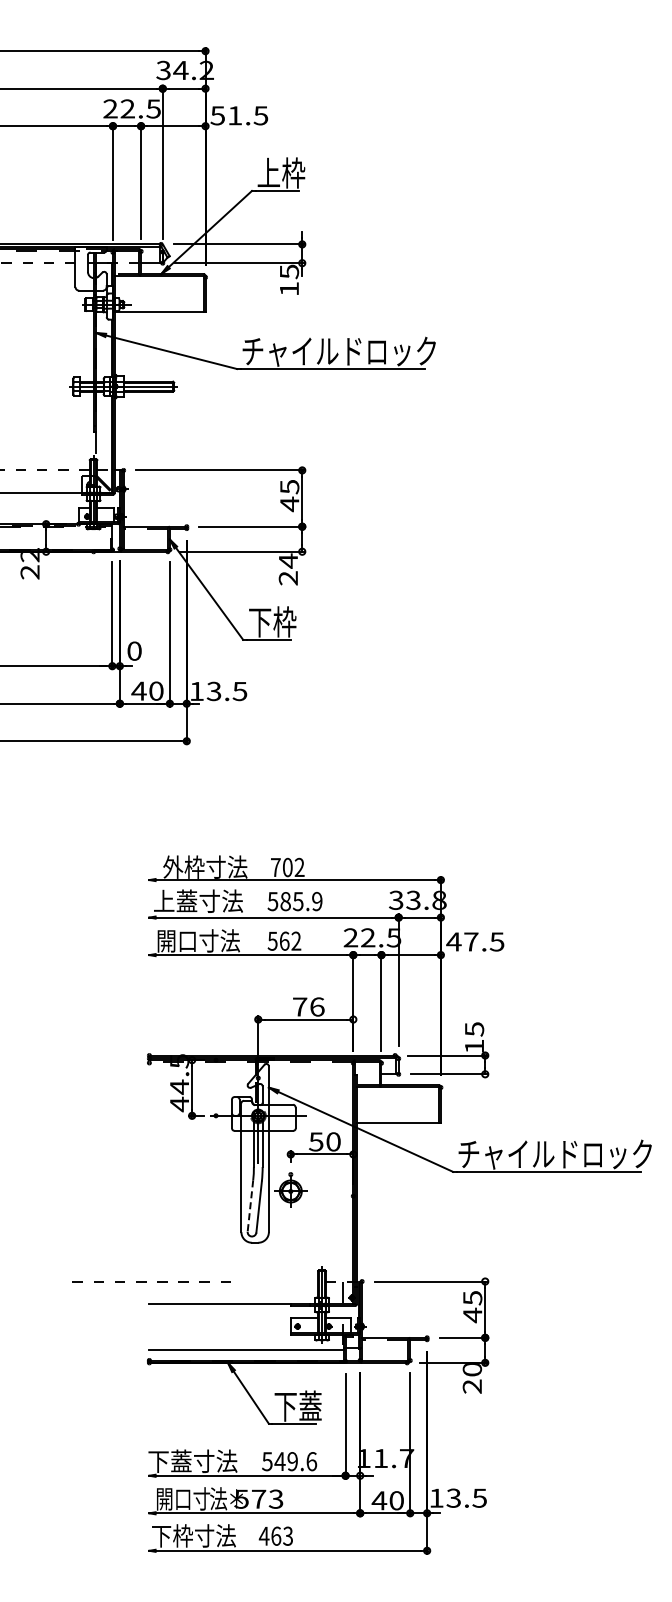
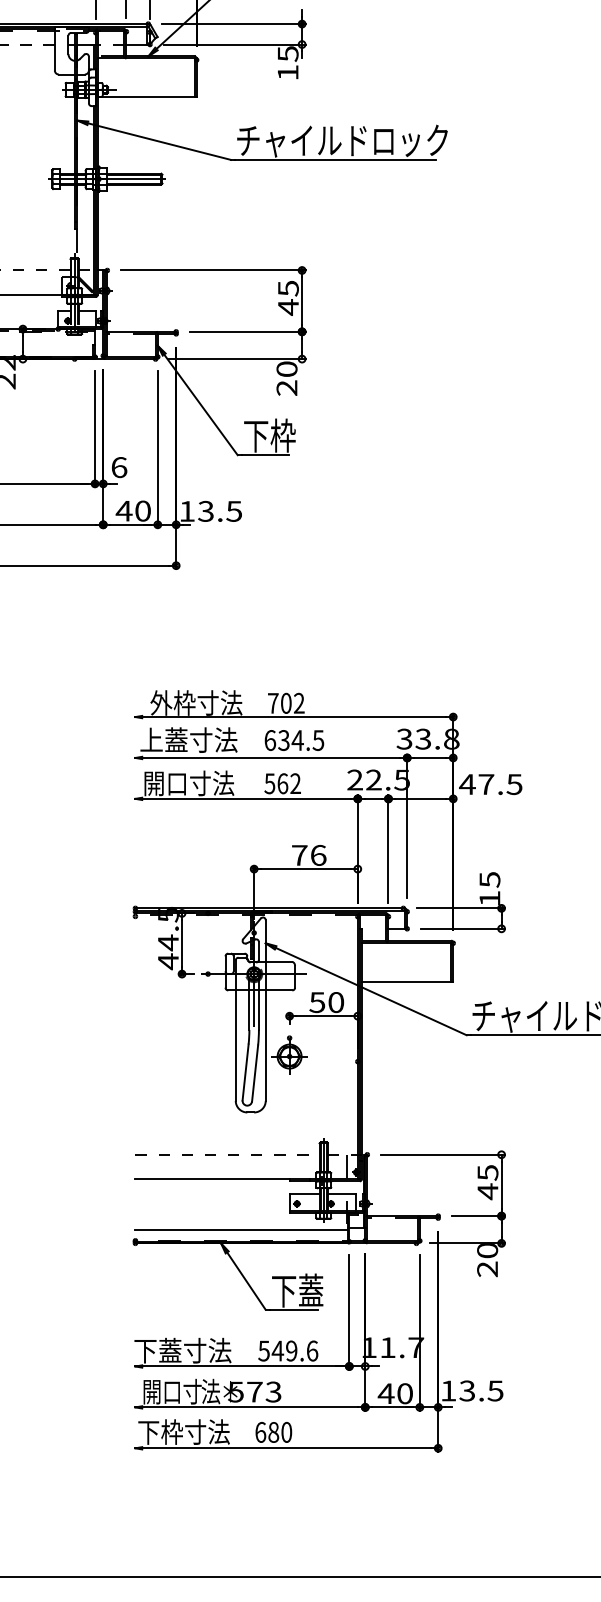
text: (288, 560) -> (287, 368), 24 -> 20
text: (134, 650) -> (119, 466), 0 -> 6
text: (294, 901) -> (293, 740), 585.9 -> 634.5
line: (250, 1206) -> (245, 1072), dashed -> solid
line: (146, 1281) -> (216, 1154), moved
text: (275, 1535) -> (272, 1431), 463 -> 680

